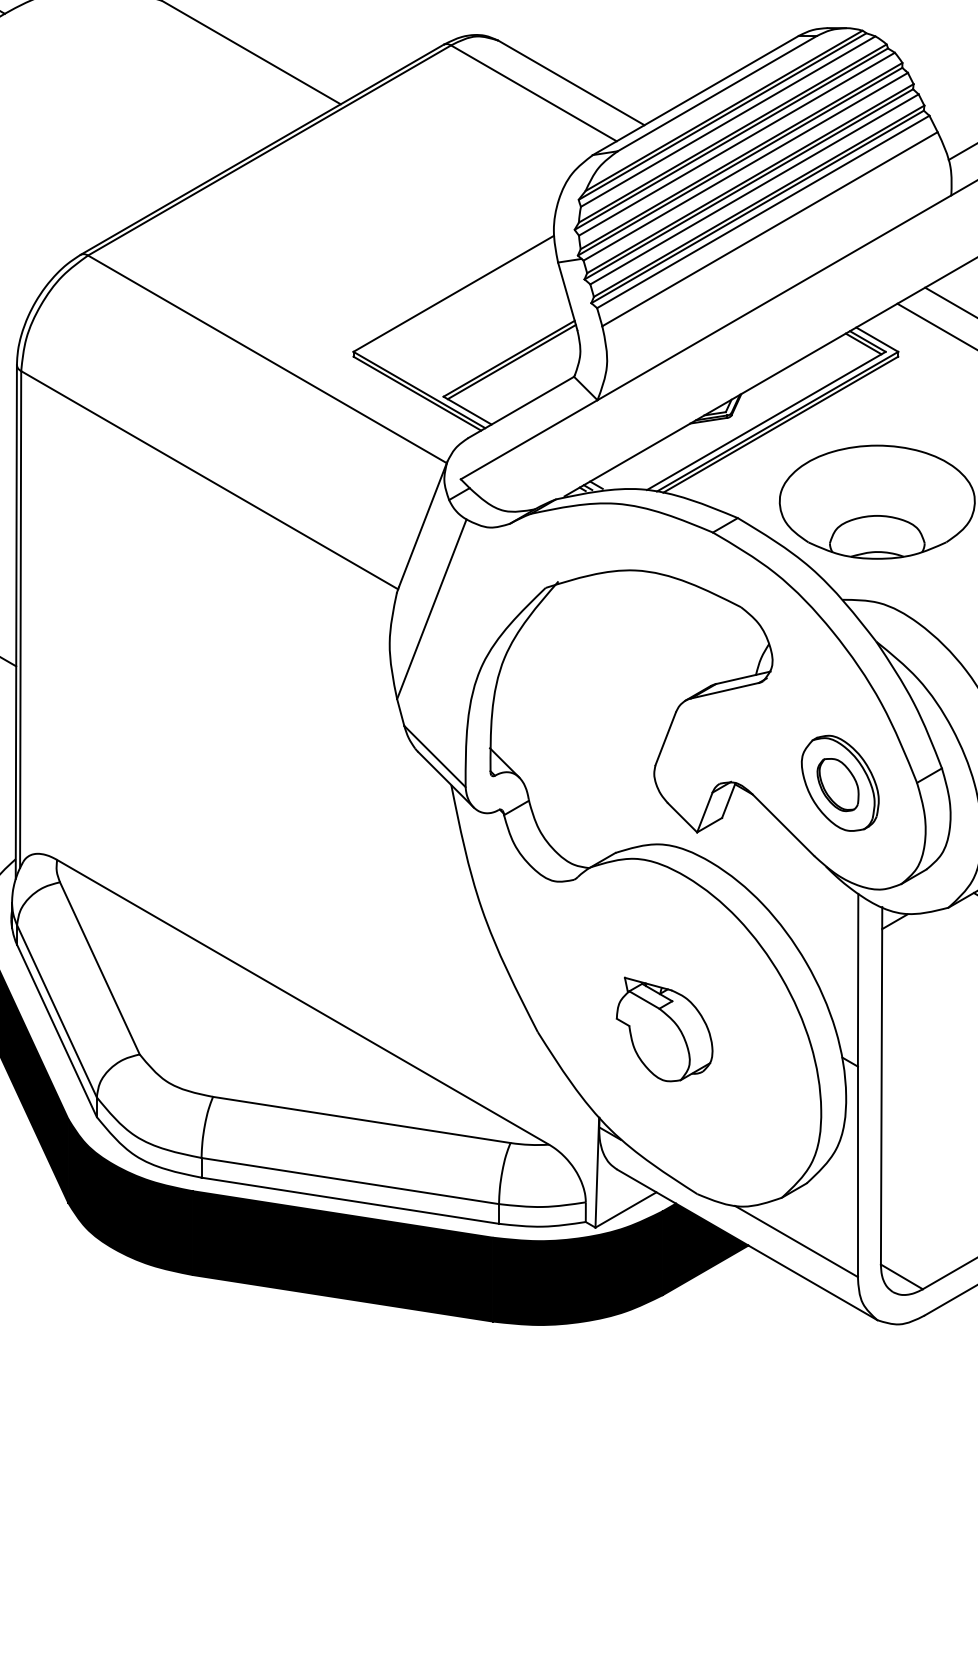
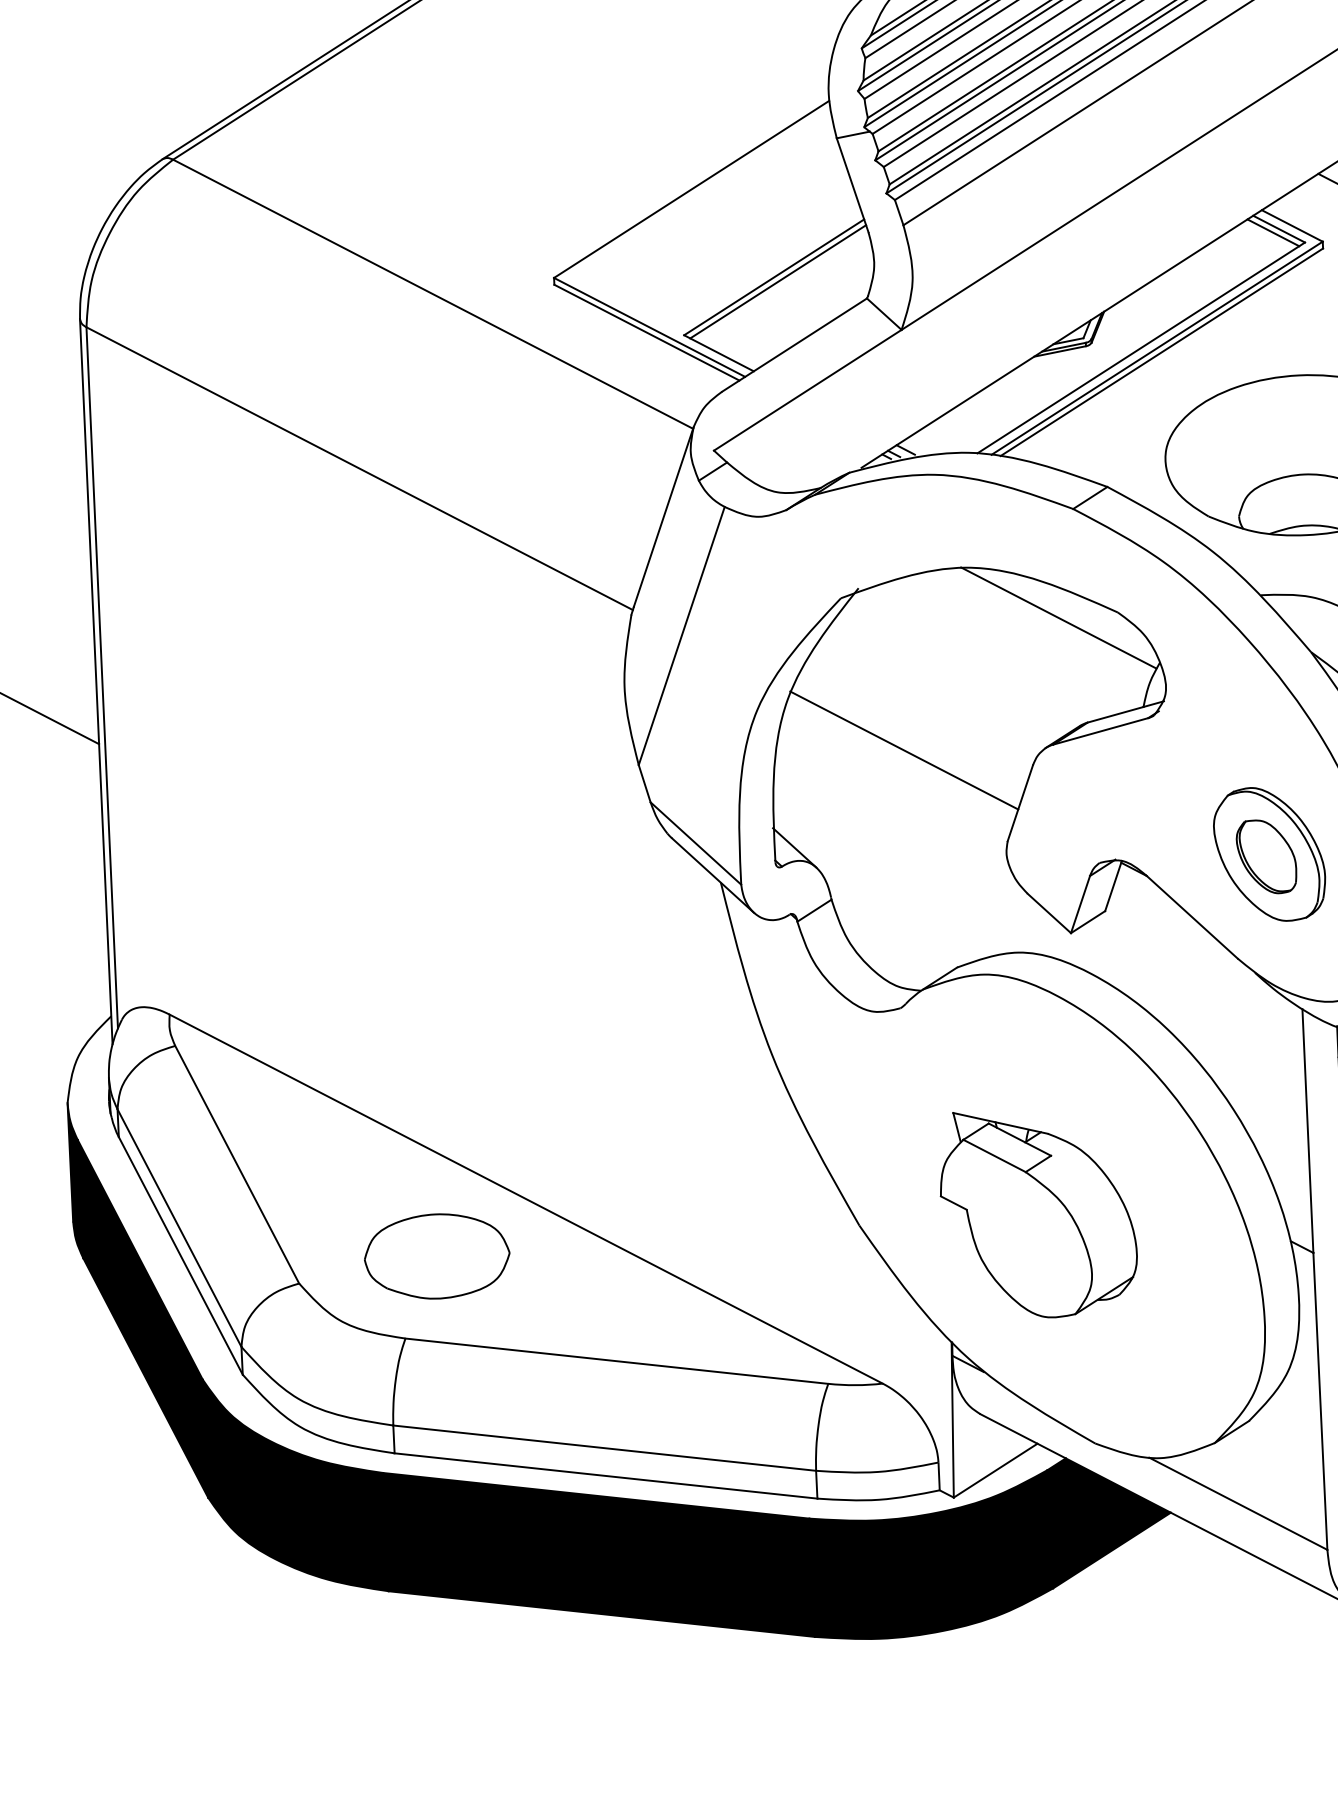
line: (698, 609) -> (1058, 618), added
line: (585, 697) -> (904, 750), added
part: (664, 1029) -> (1037, 1213), size x1.43
part: (238, 1039) -> (437, 1255), added

